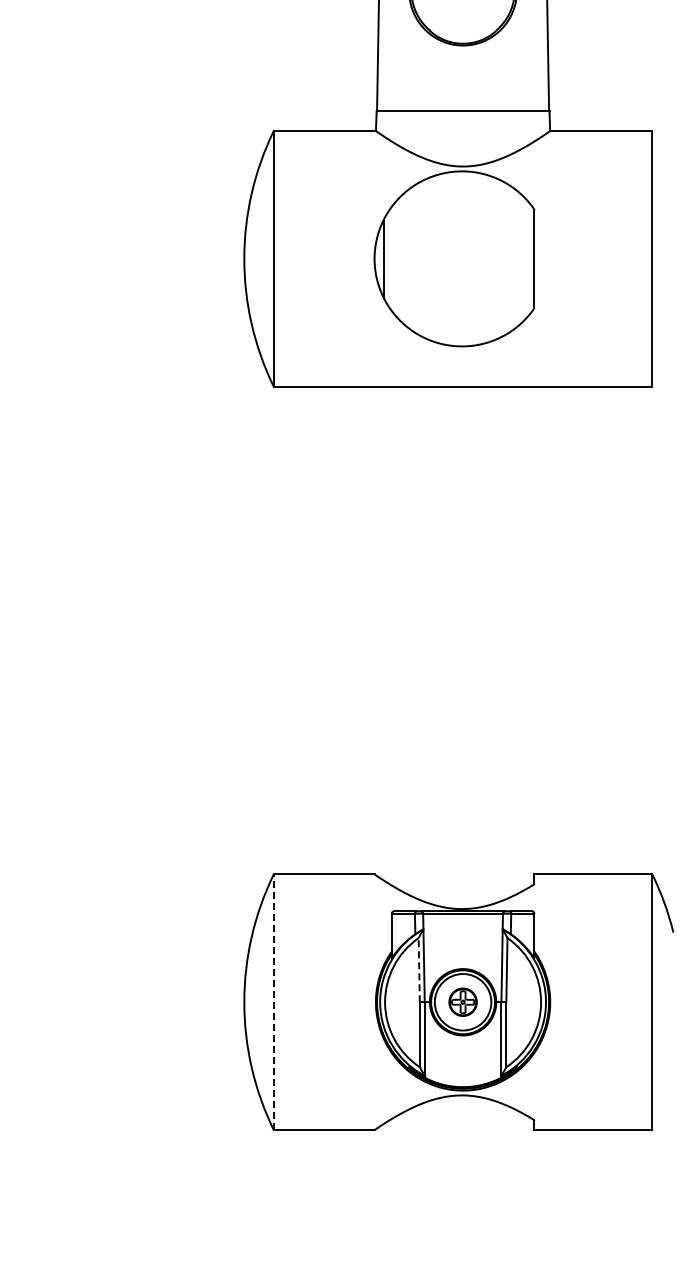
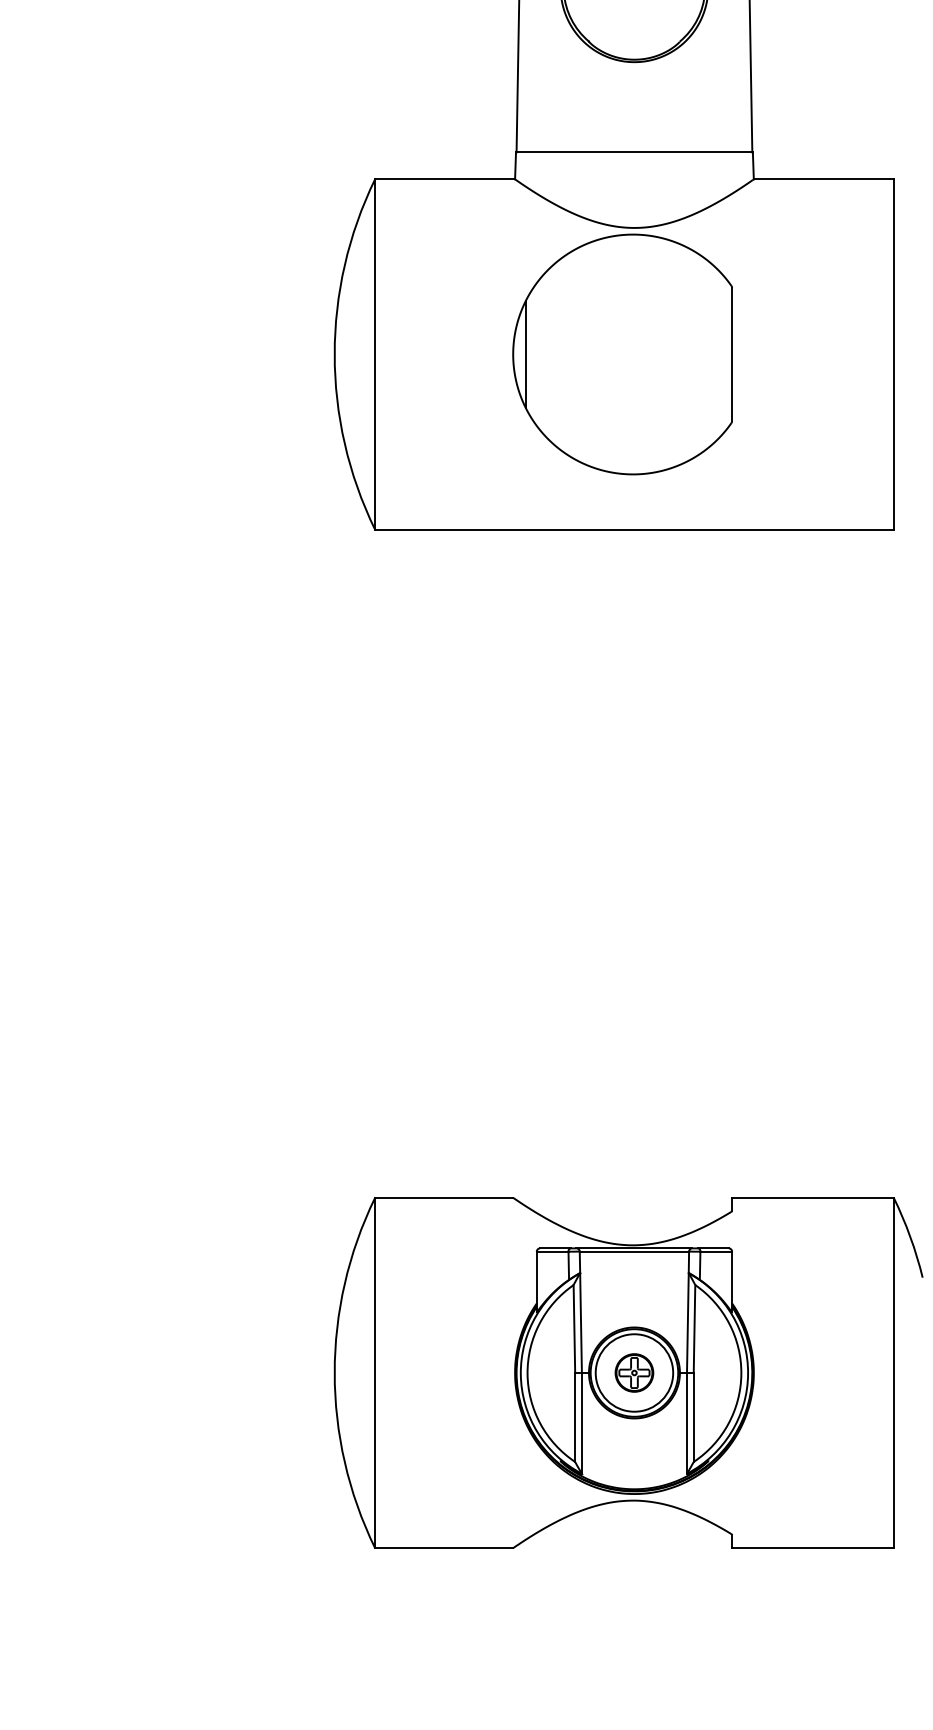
line: (419, 969) -> (574, 1328), dashed -> solid
line: (273, 1002) -> (374, 1373), dashed -> solid

